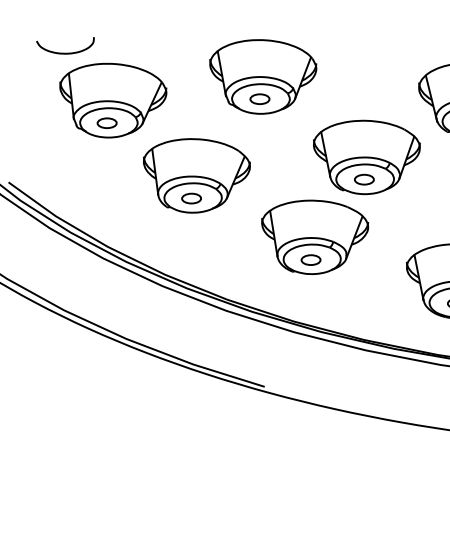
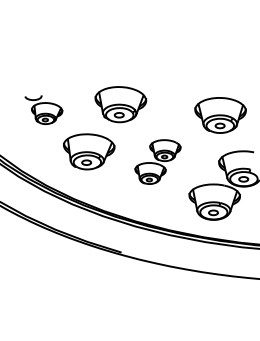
part: (101, 87) -> (43, 109), size x0.6
part: (339, 196) -> (157, 161), size x0.6

